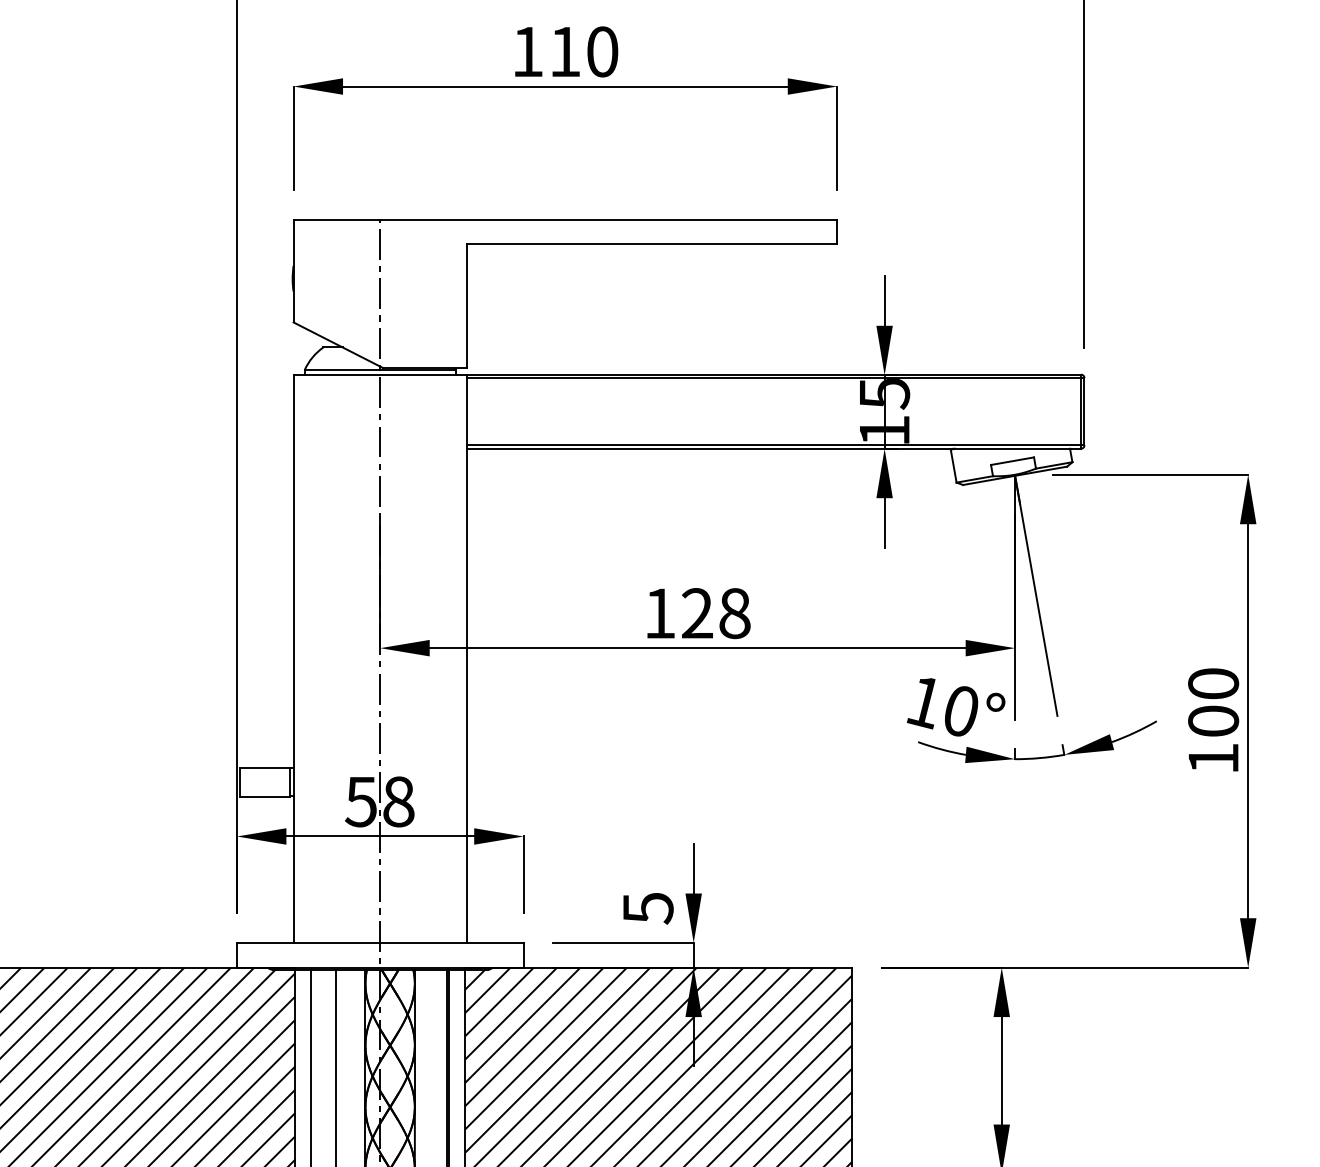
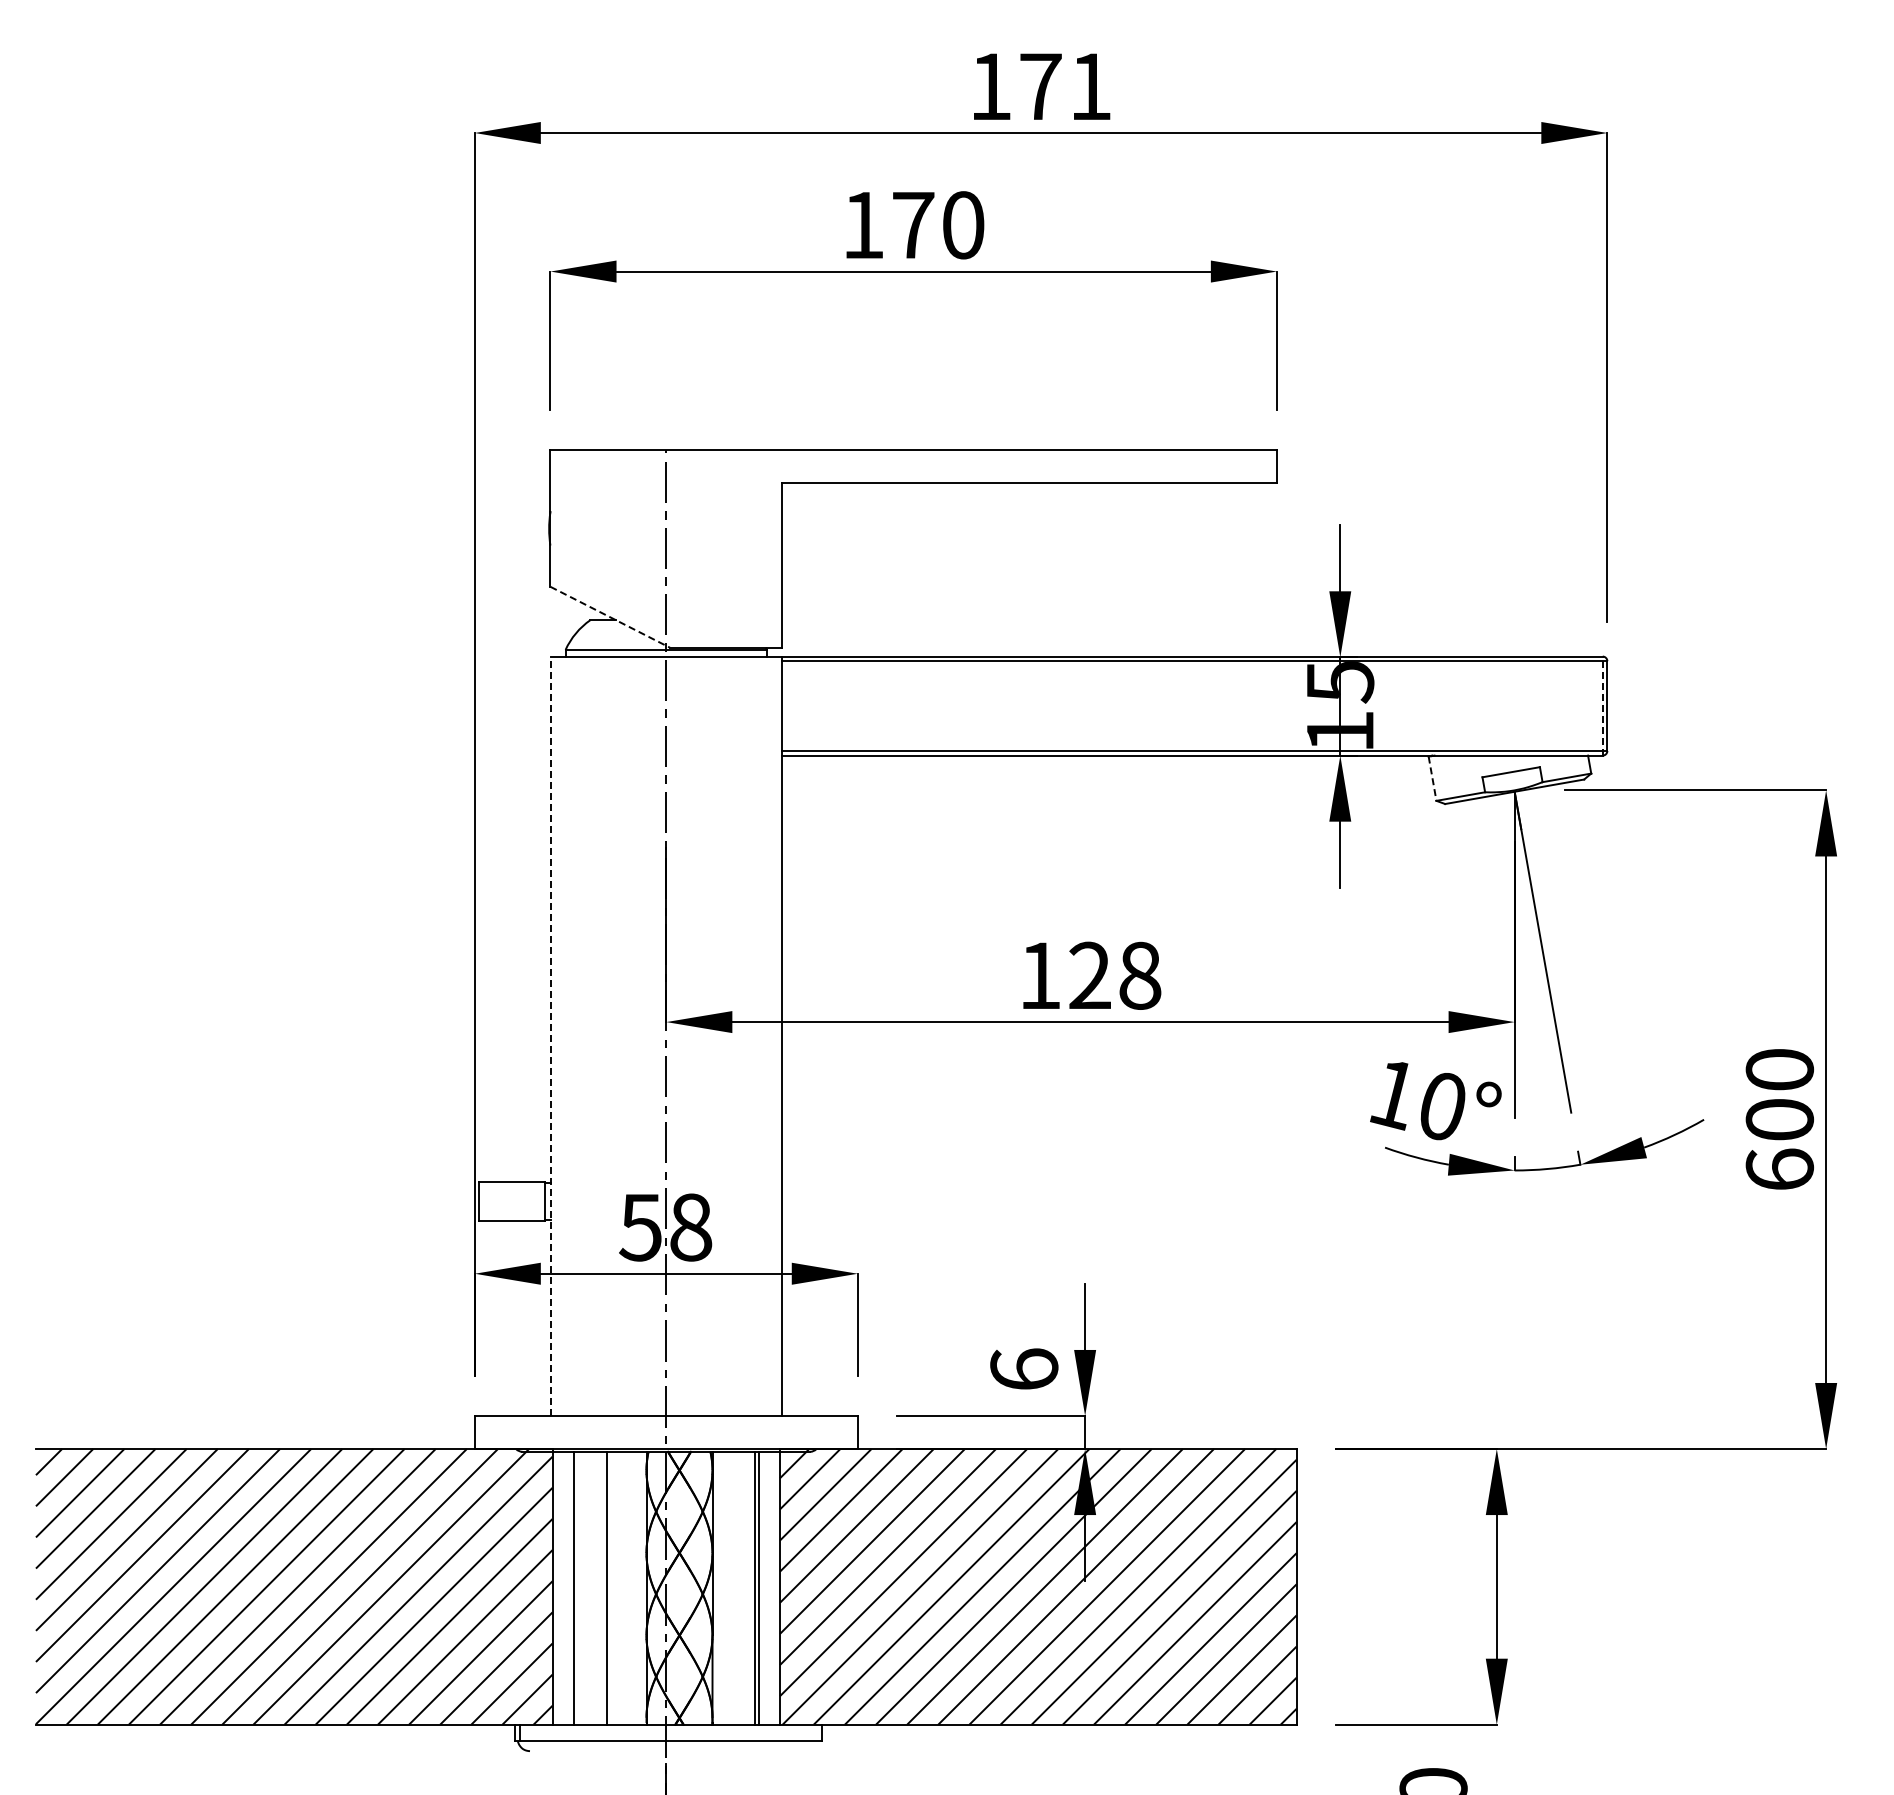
text: (565, 52) -> (913, 225), 110 -> 170
line: (338, 345) -> (610, 617), solid -> dashed
line: (1080, 412) -> (1602, 706), solid -> dashed
line: (953, 466) -> (1432, 779), solid -> dashed
line: (293, 658) -> (550, 1036), solid -> dashed
text: (1213, 757) -> (1779, 1168), 100 -> 600
text: (648, 908) -> (1024, 1369), 5 -> 6

